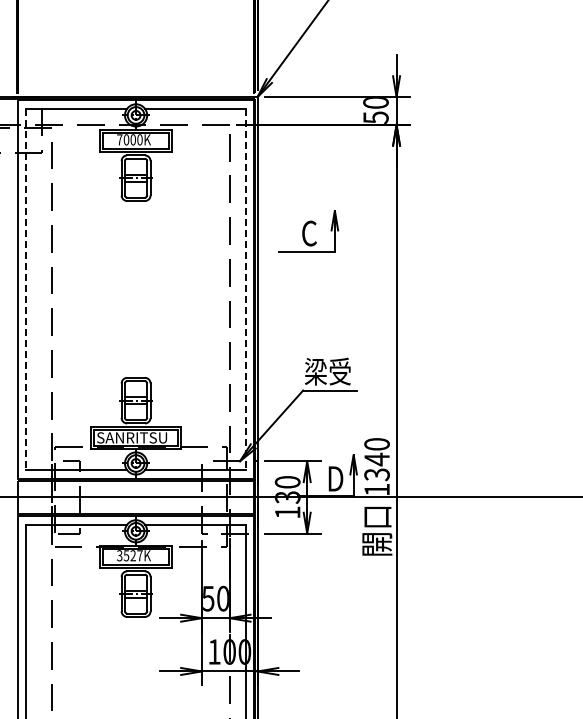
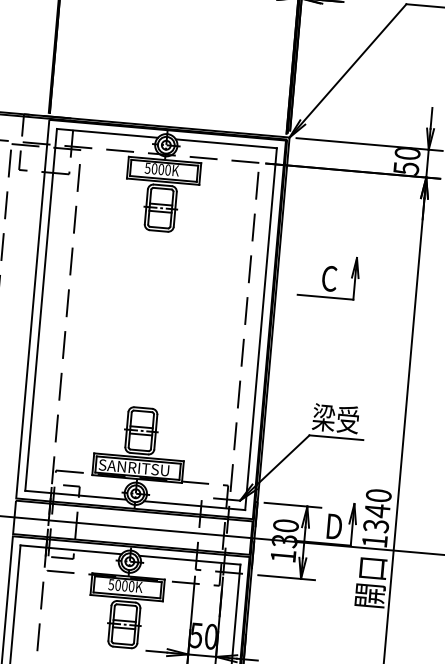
text: (119, 139) -> (147, 167), 7000K -> 5000K
line: (26, 289) -> (41, 309), dashed -> solid
line: (245, 289) -> (260, 329), dashed -> solid
text: (129, 555) -> (121, 585), 3527K -> 5000K

